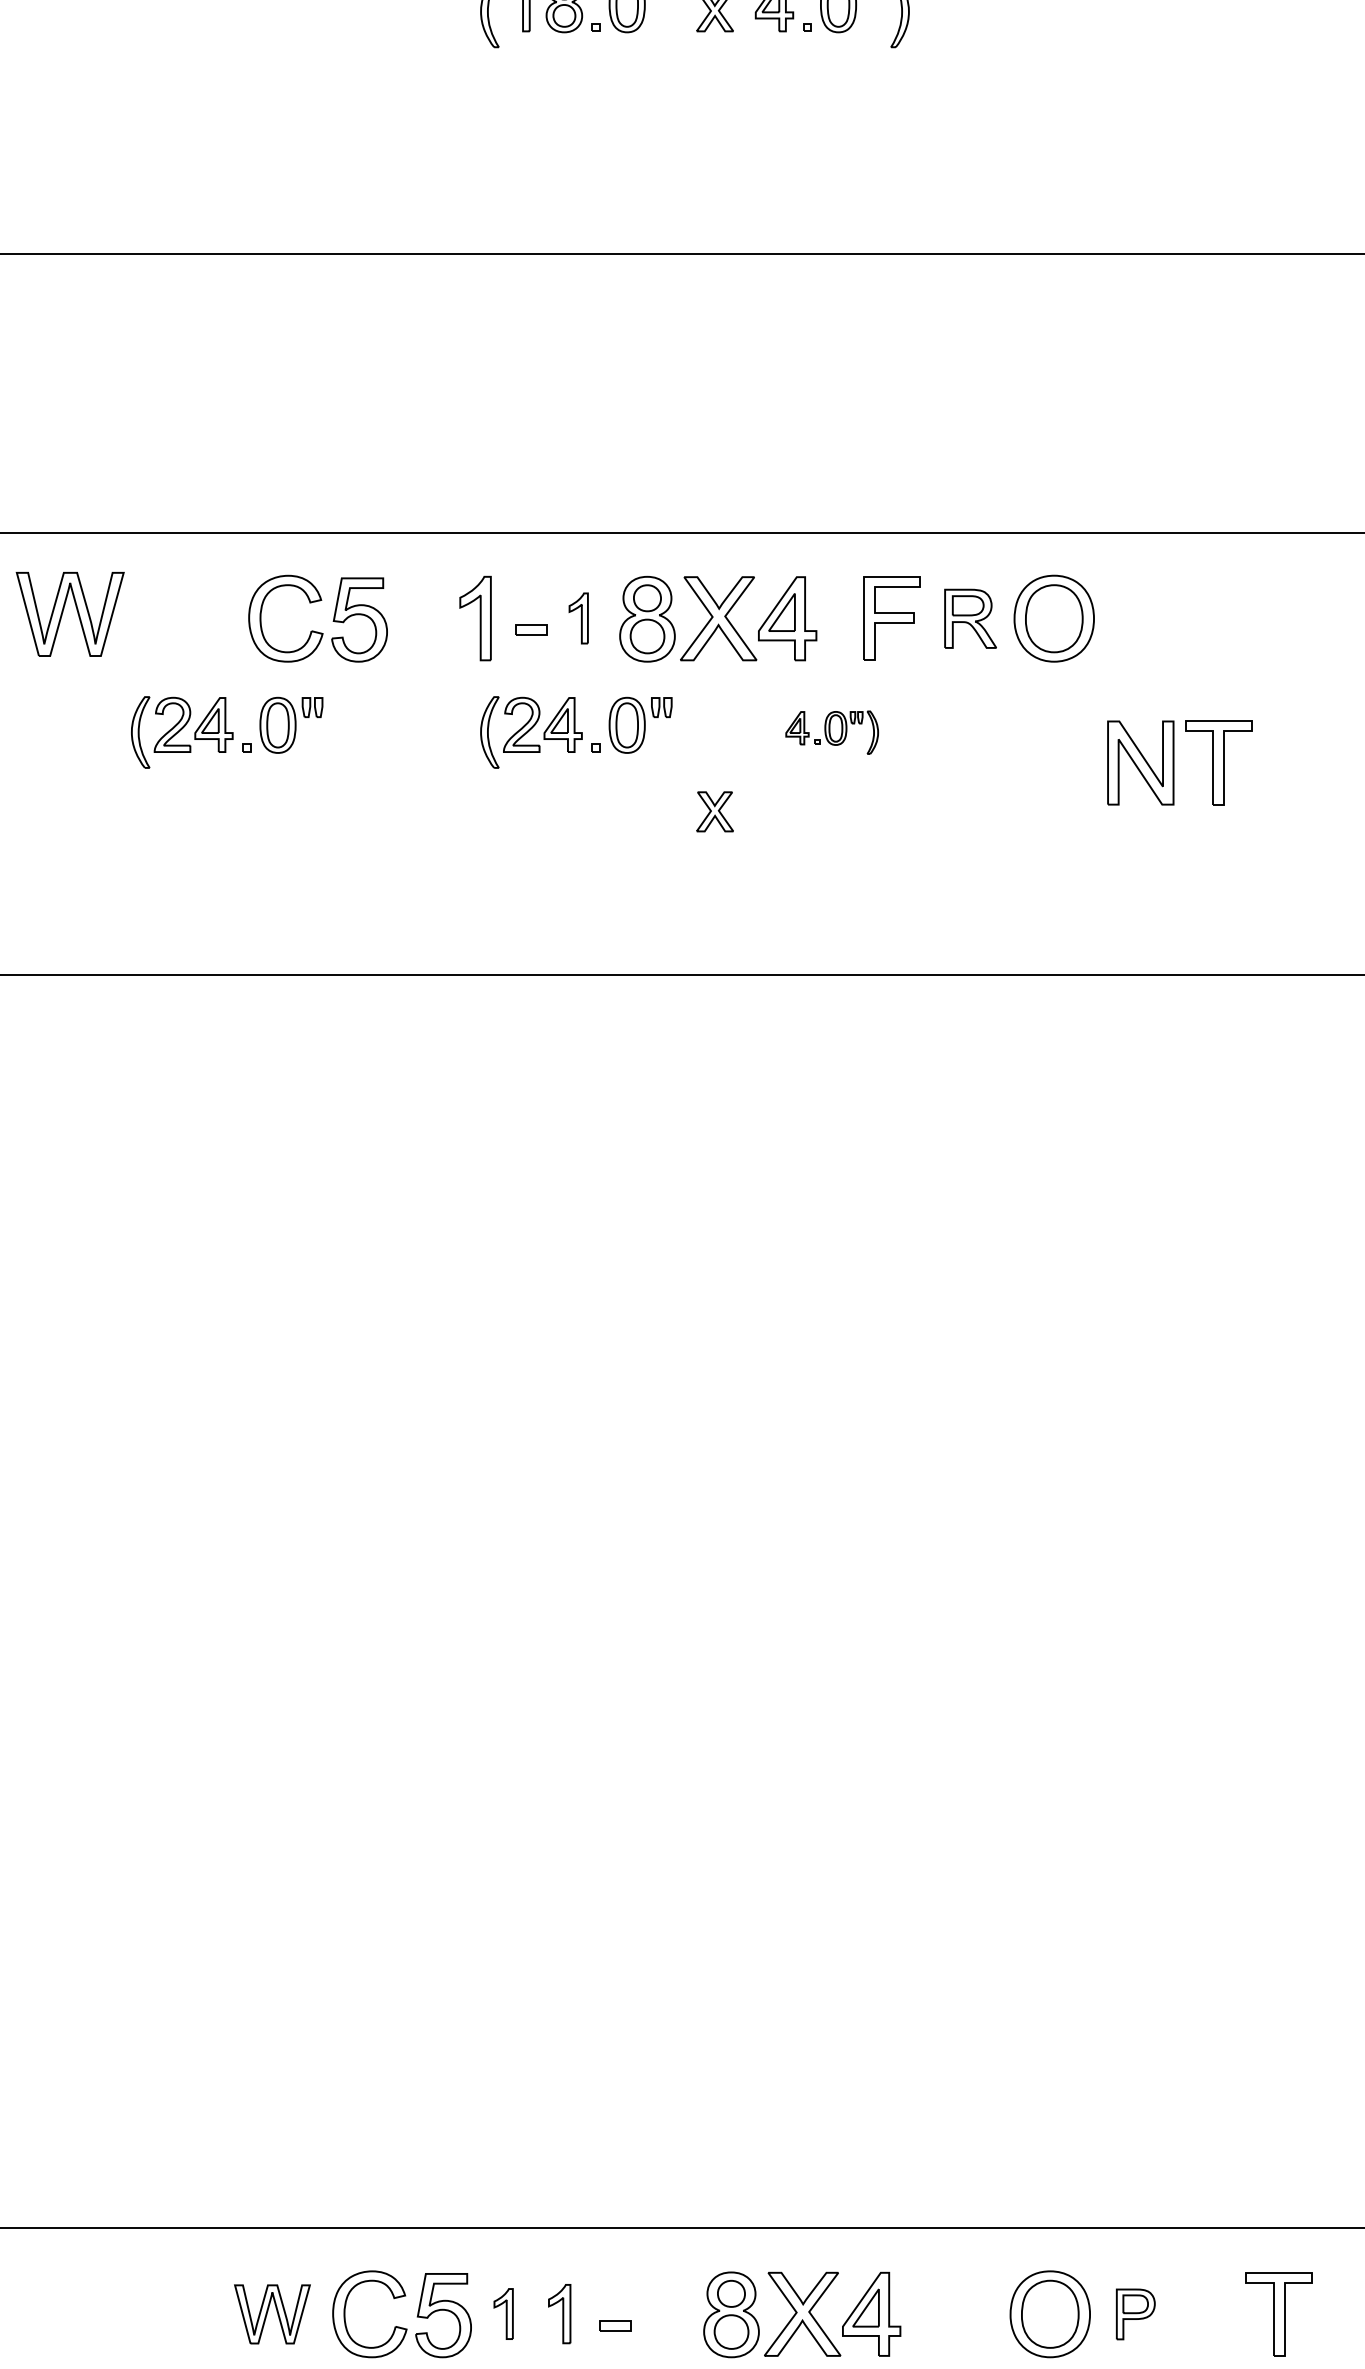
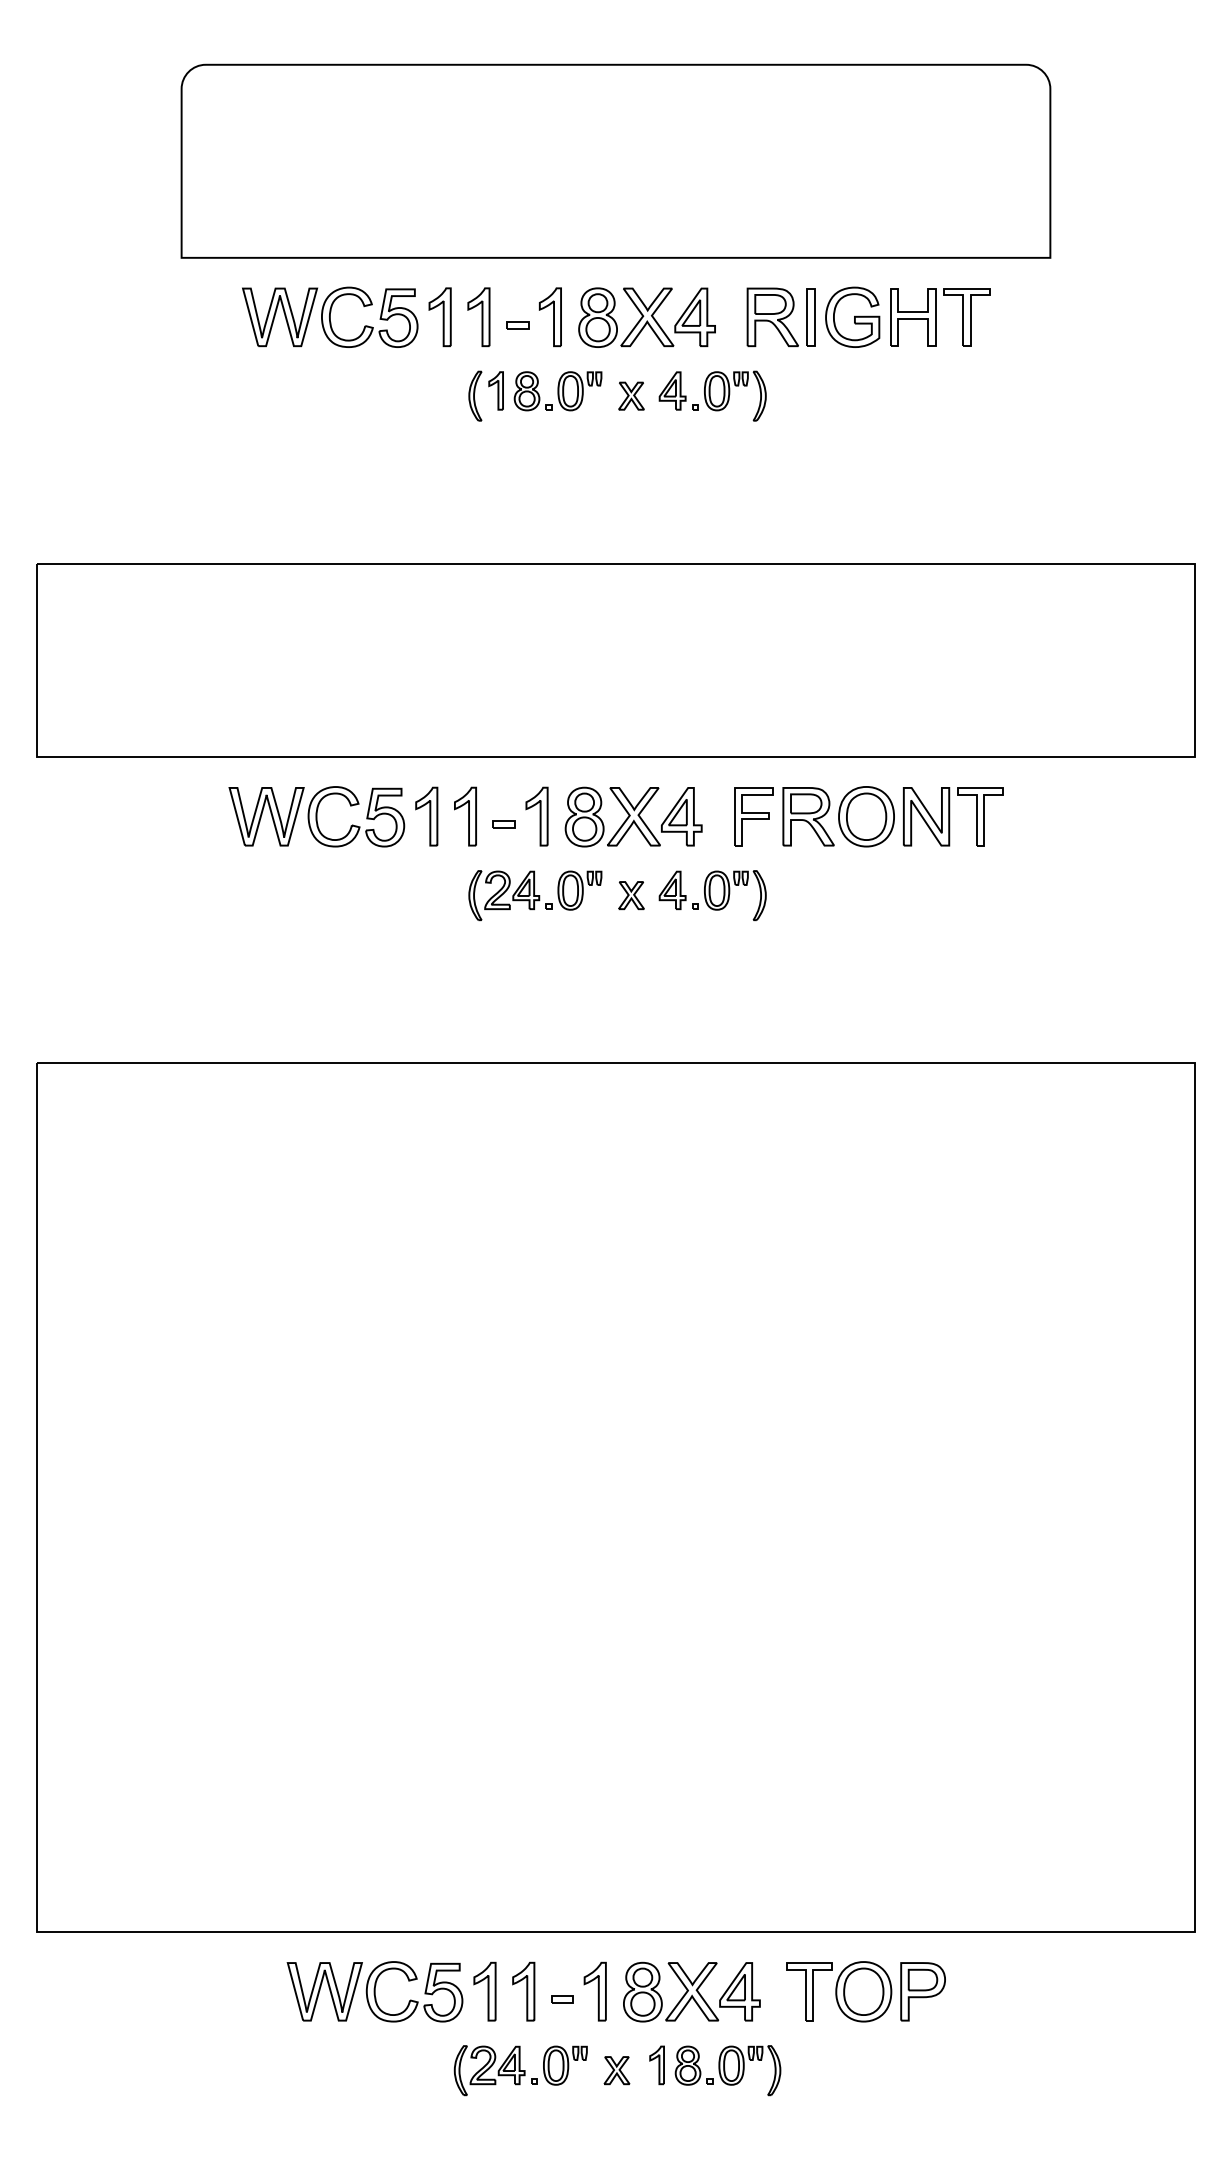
part: (70, 614) -> (266, 816), moved
part: (419, 618) -> (426, 816), added
part: (577, 618) -> (536, 816), size x1.67
part: (970, 618) -> (808, 816), size x1.43
part: (227, 732) -> (293, 895), removed
part: (831, 732) -> (712, 895), size x1.67
part: (1179, 762) -> (953, 816), moved
part: (715, 811) -> (631, 895), moved
part: (272, 2313) -> (324, 1991), size x1.43
part: (502, 2313) -> (484, 1991), size x1.67
part: (559, 2313) -> (523, 1991), size x1.43
part: (661, 2313) -> (594, 1991), added
part: (1134, 2313) -> (922, 1991), size x1.67
part: (1279, 2313) -> (809, 1991), moved

